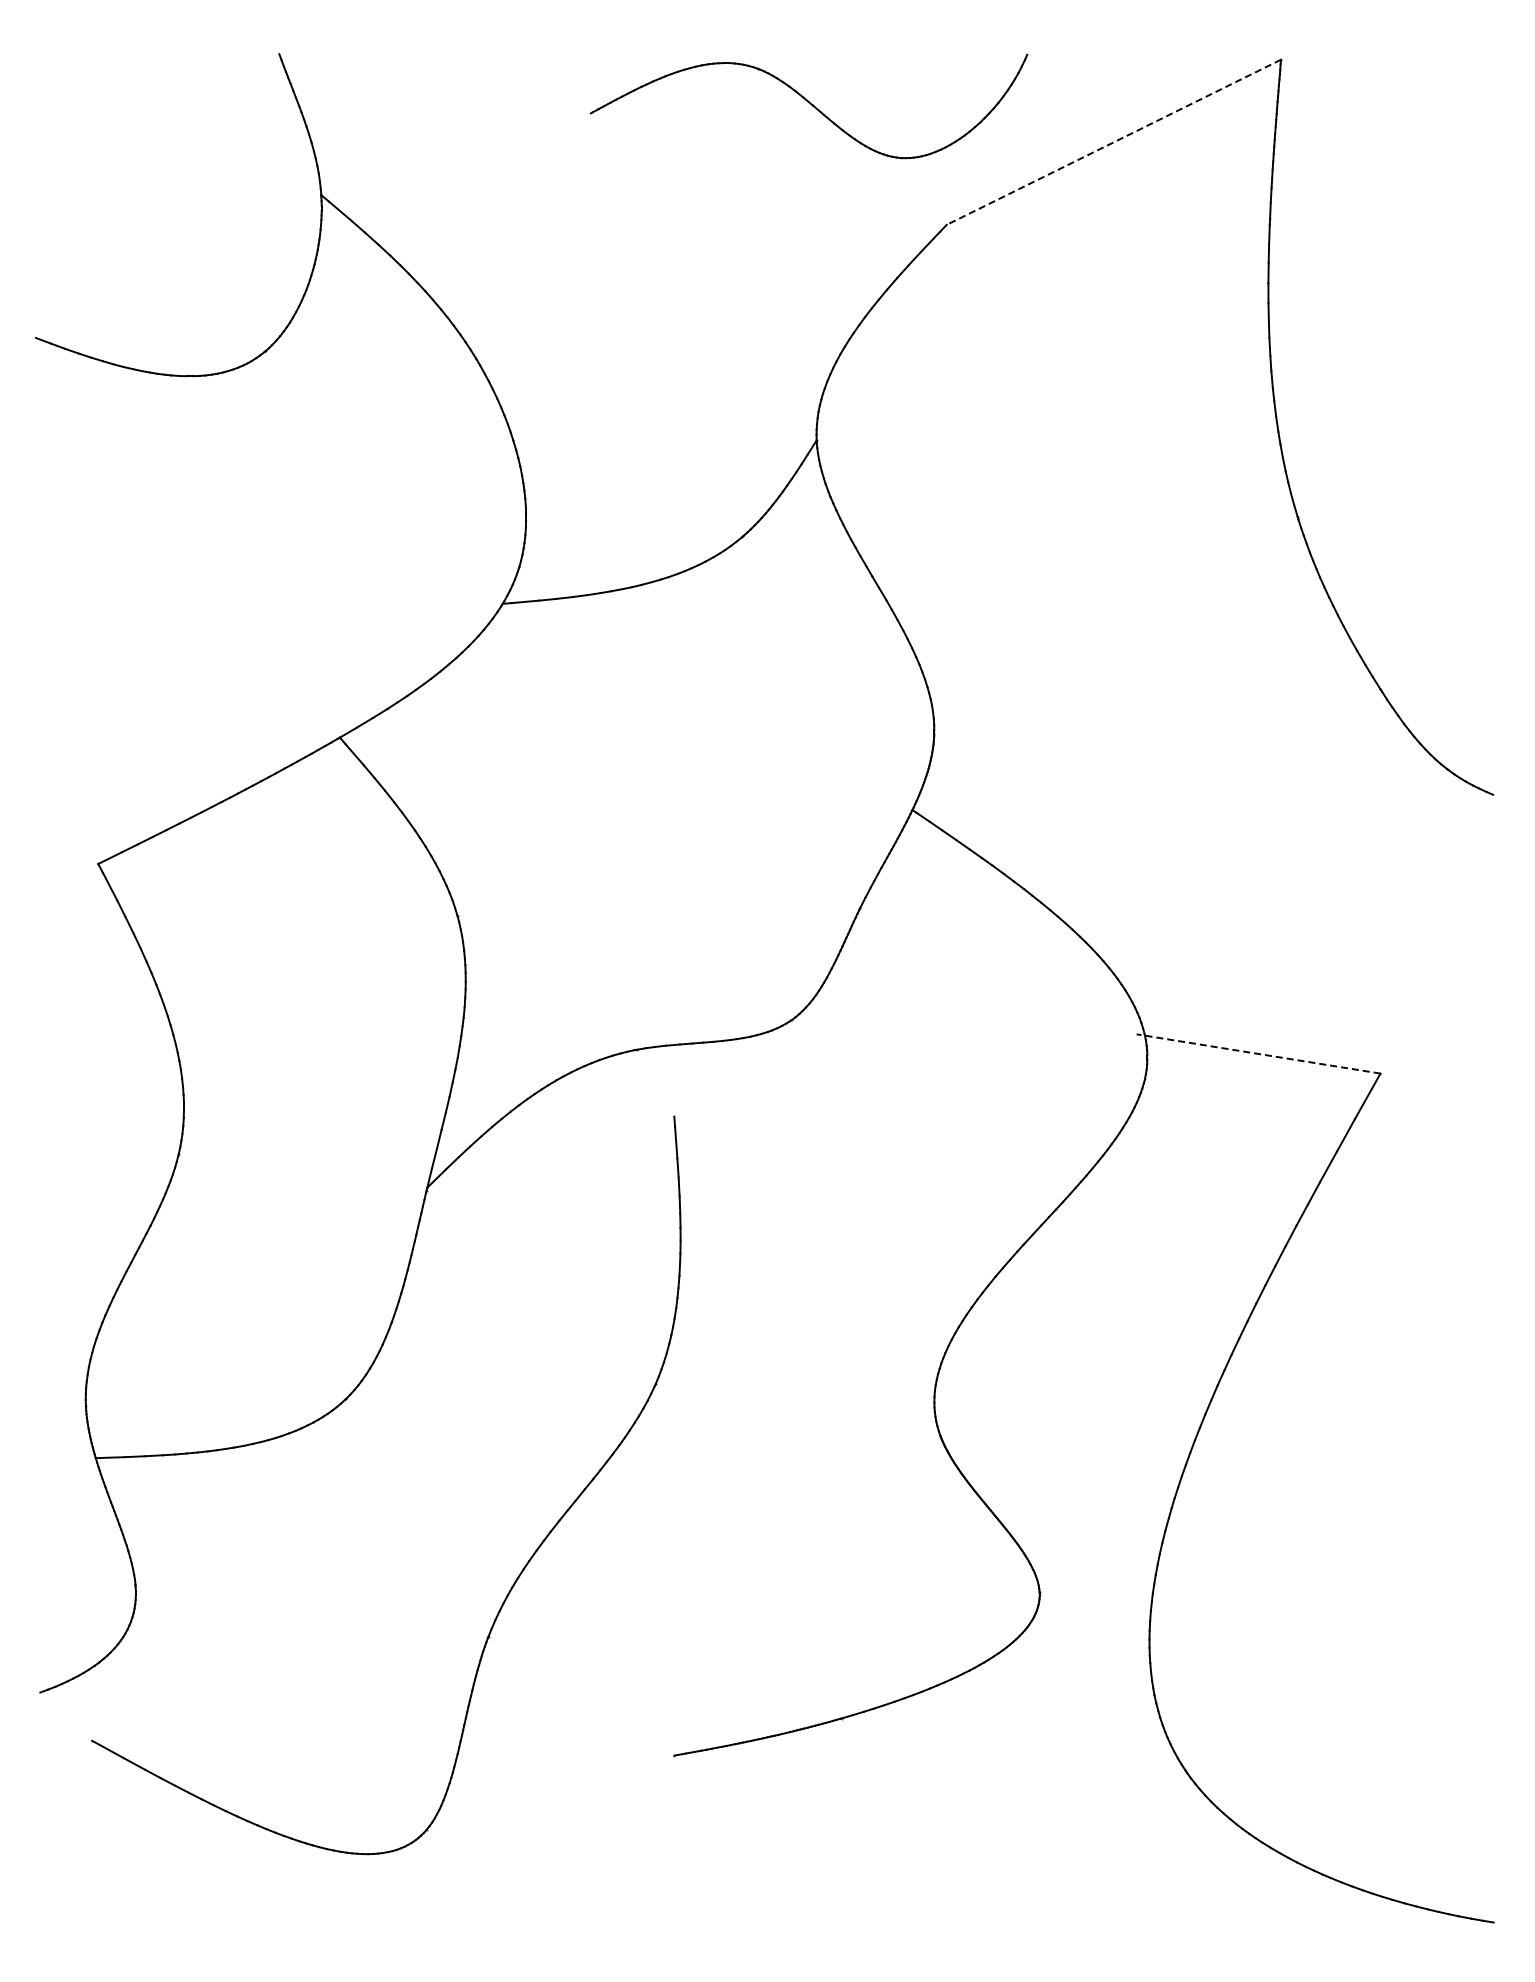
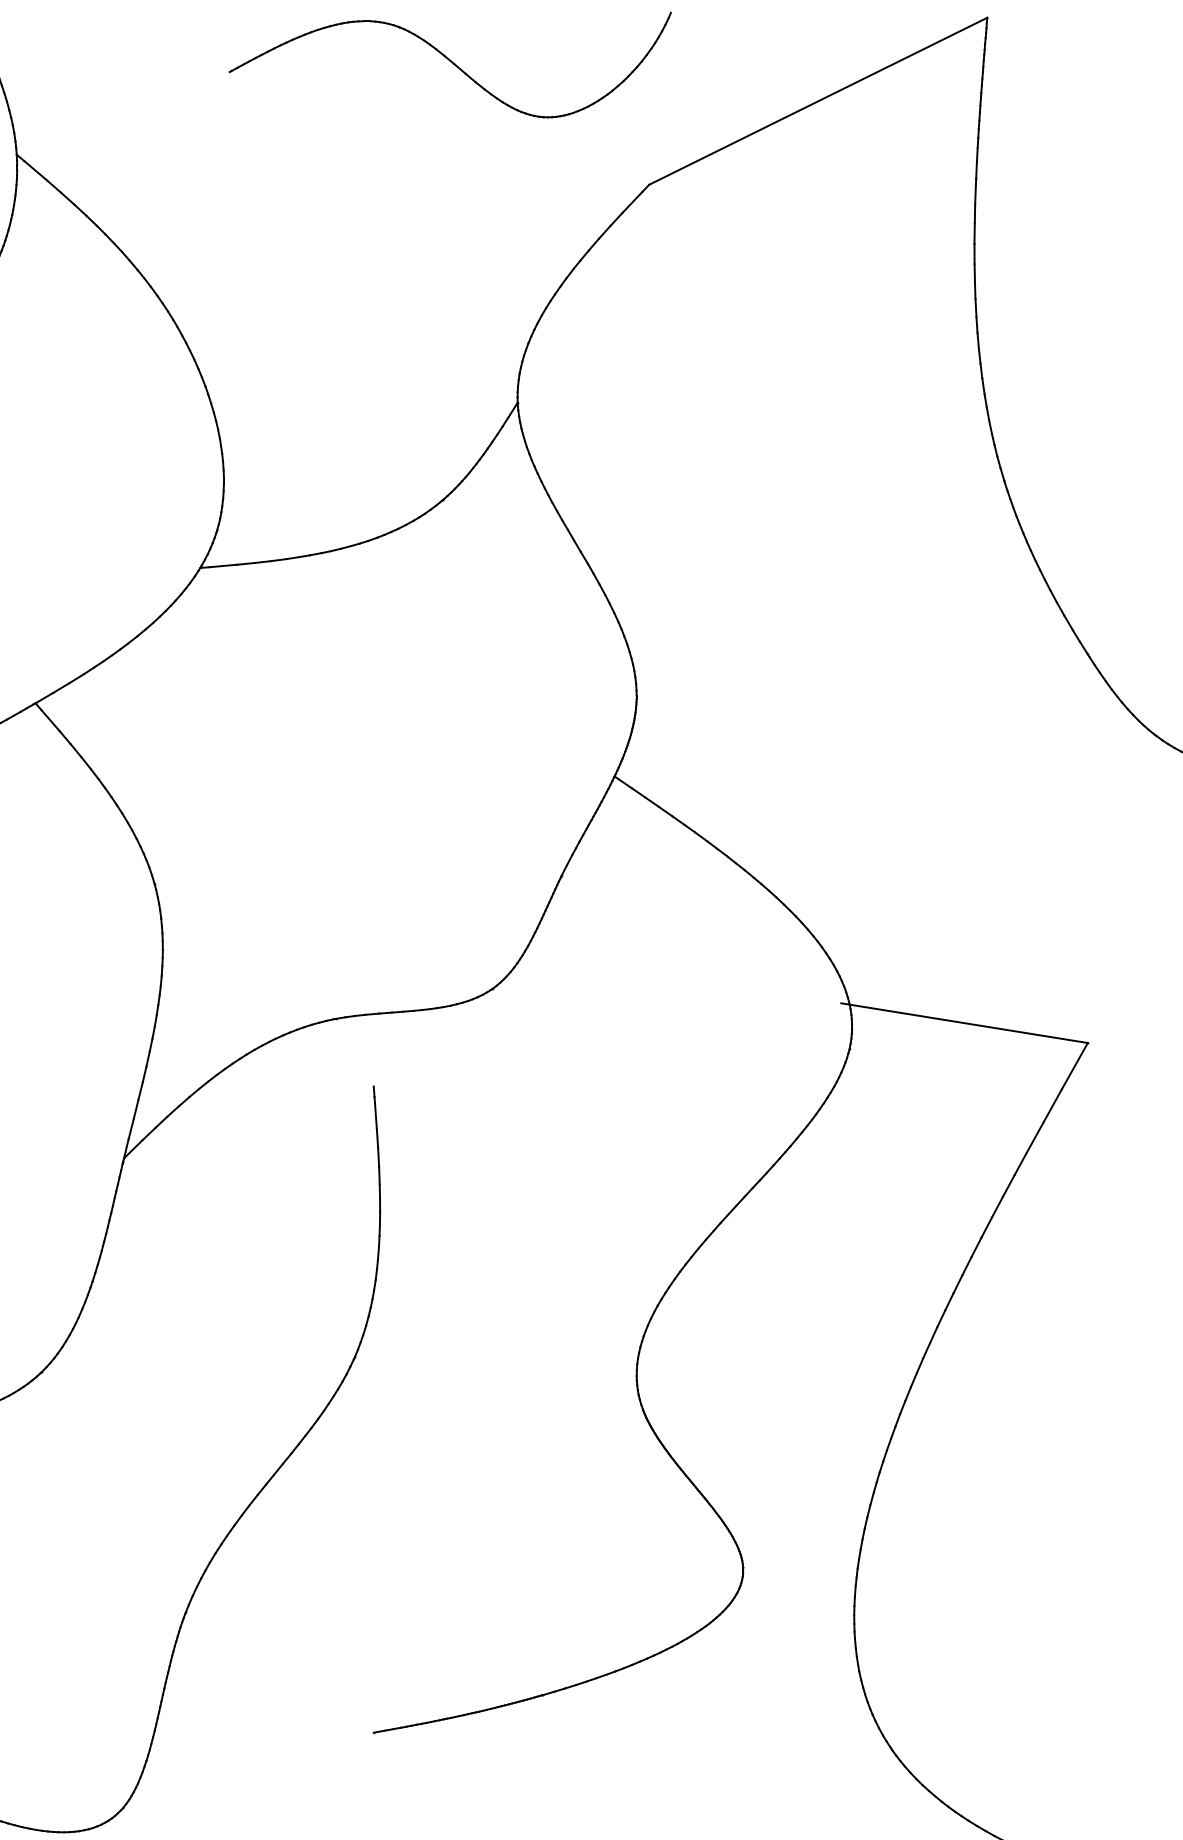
part: (808, 106) -> (449, 65), moved
line: (1113, 142) -> (817, 101), dashed -> solid
line: (1258, 1053) -> (964, 1022), dashed -> solid

